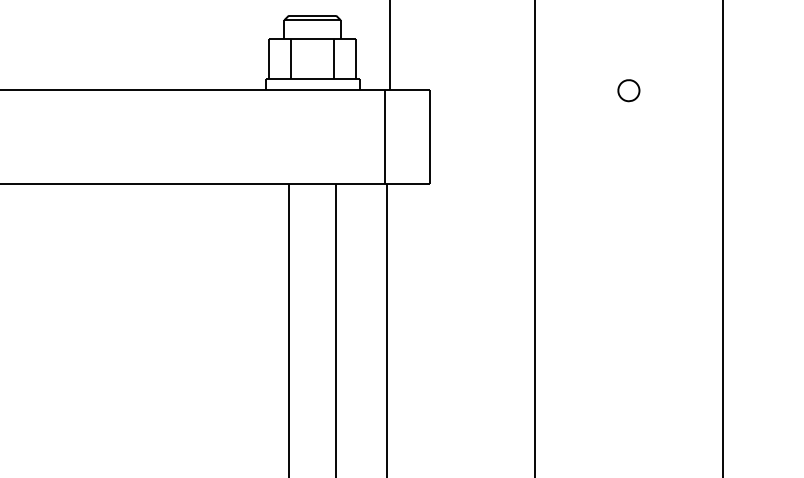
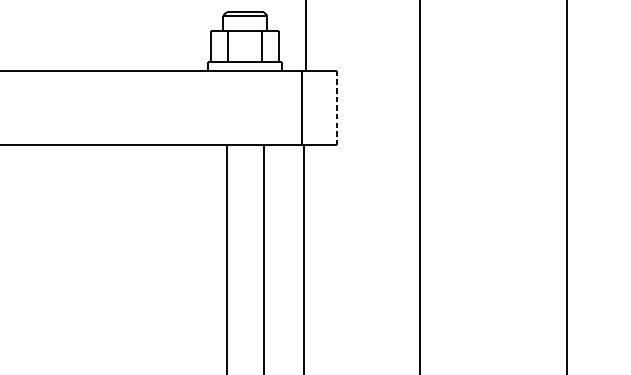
part: (628, 90) -> (493, 70), removed
line: (429, 137) -> (337, 107), solid -> dashed

